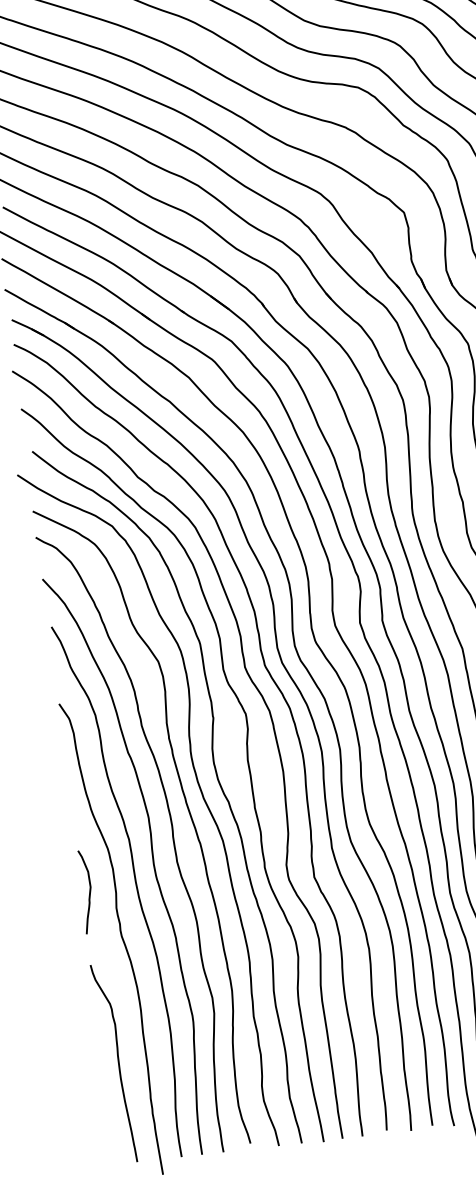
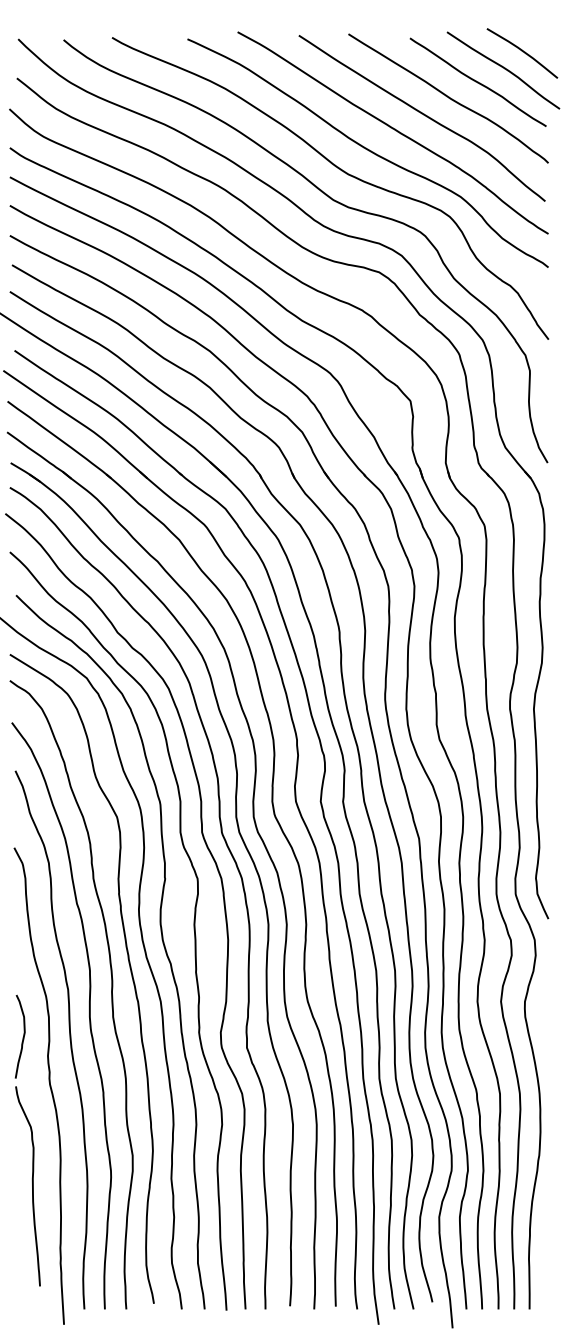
curve: (118, 1063) -> (32, 1186), moved

